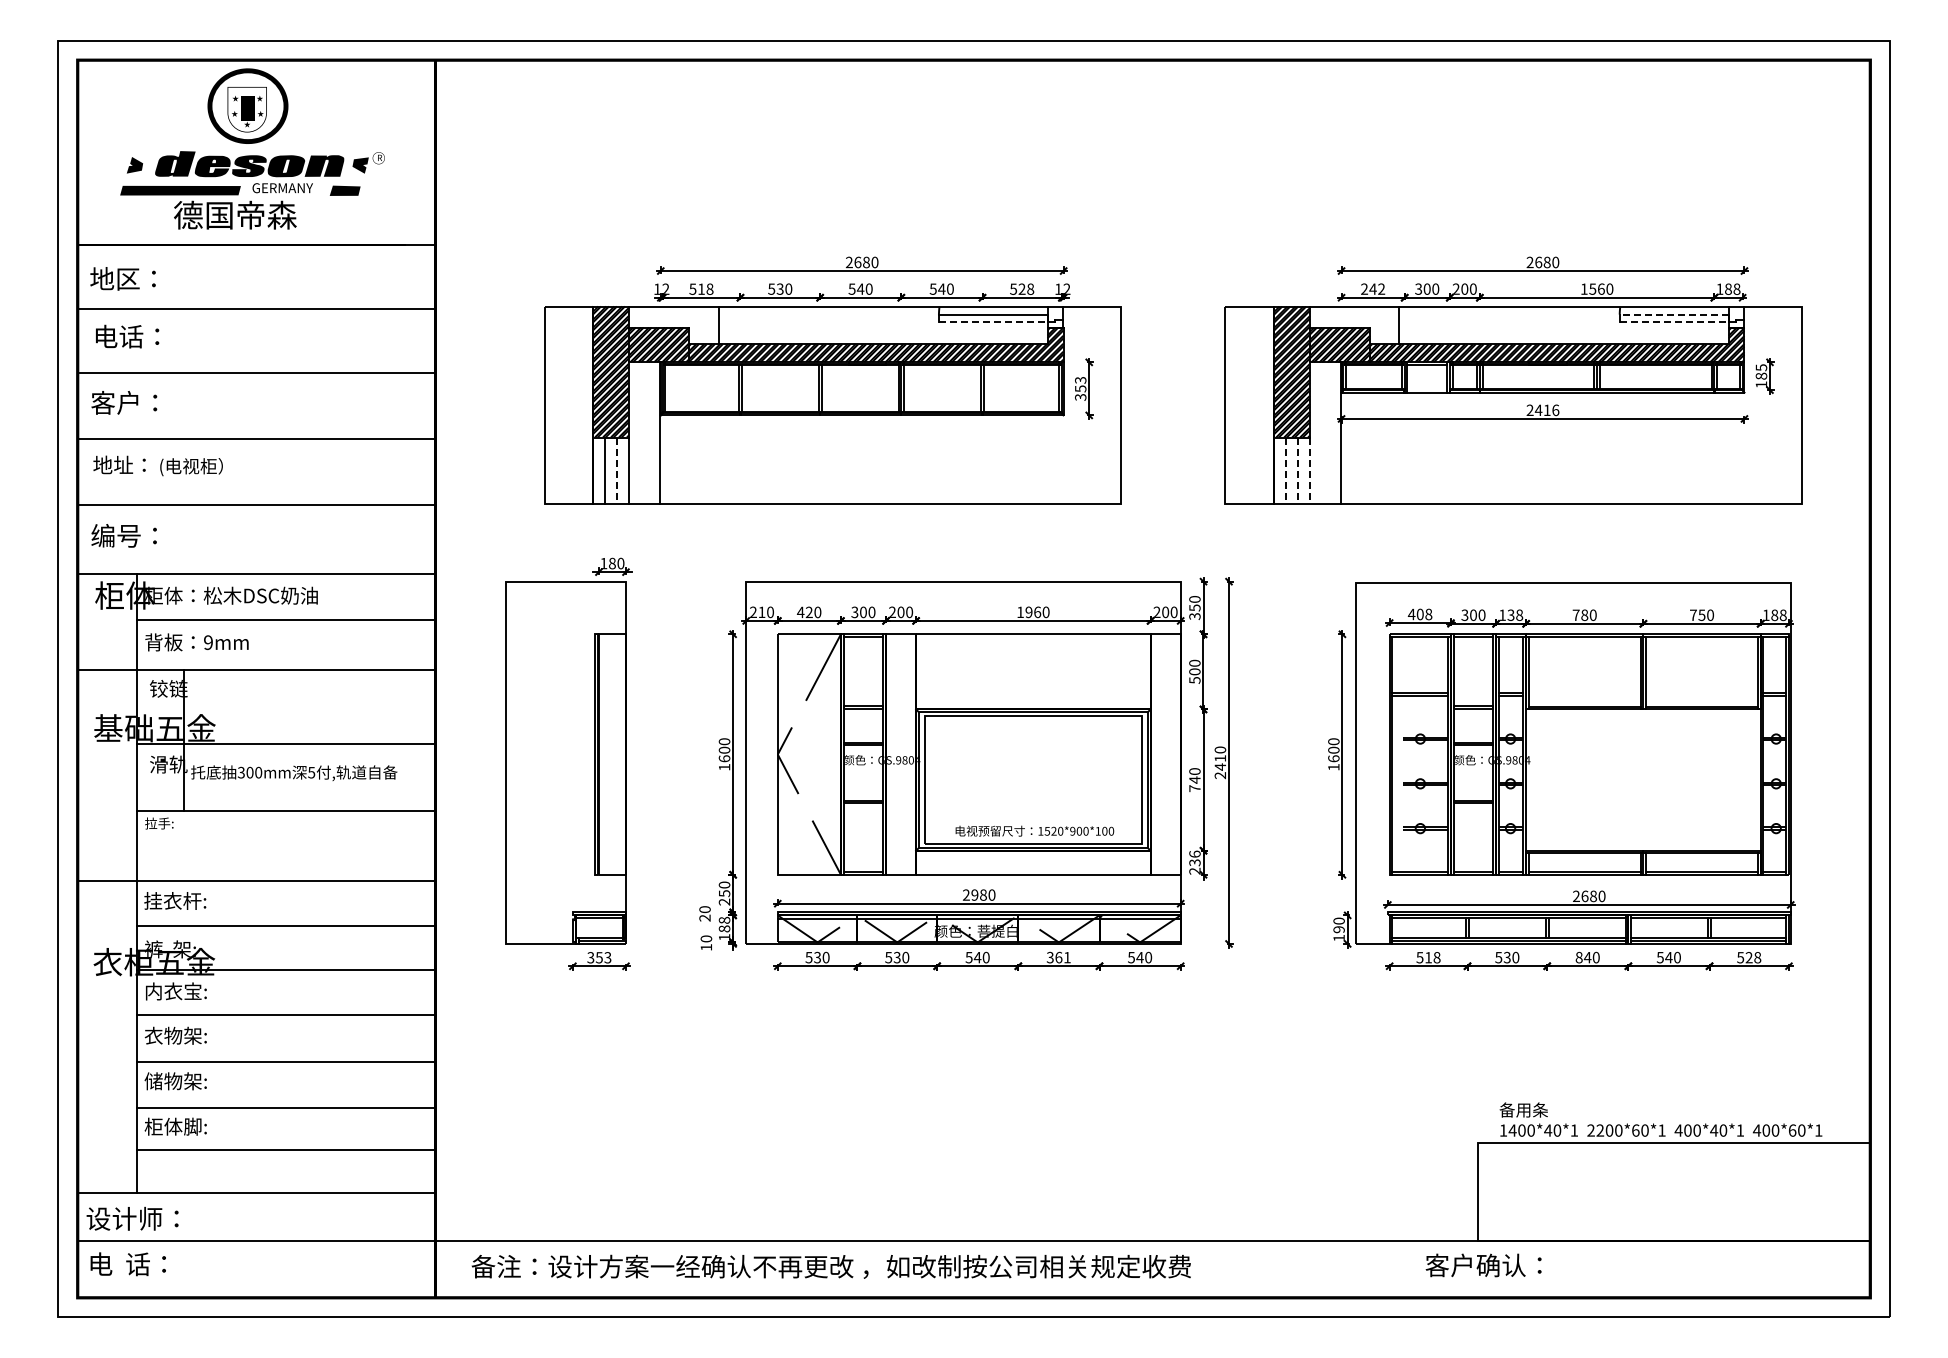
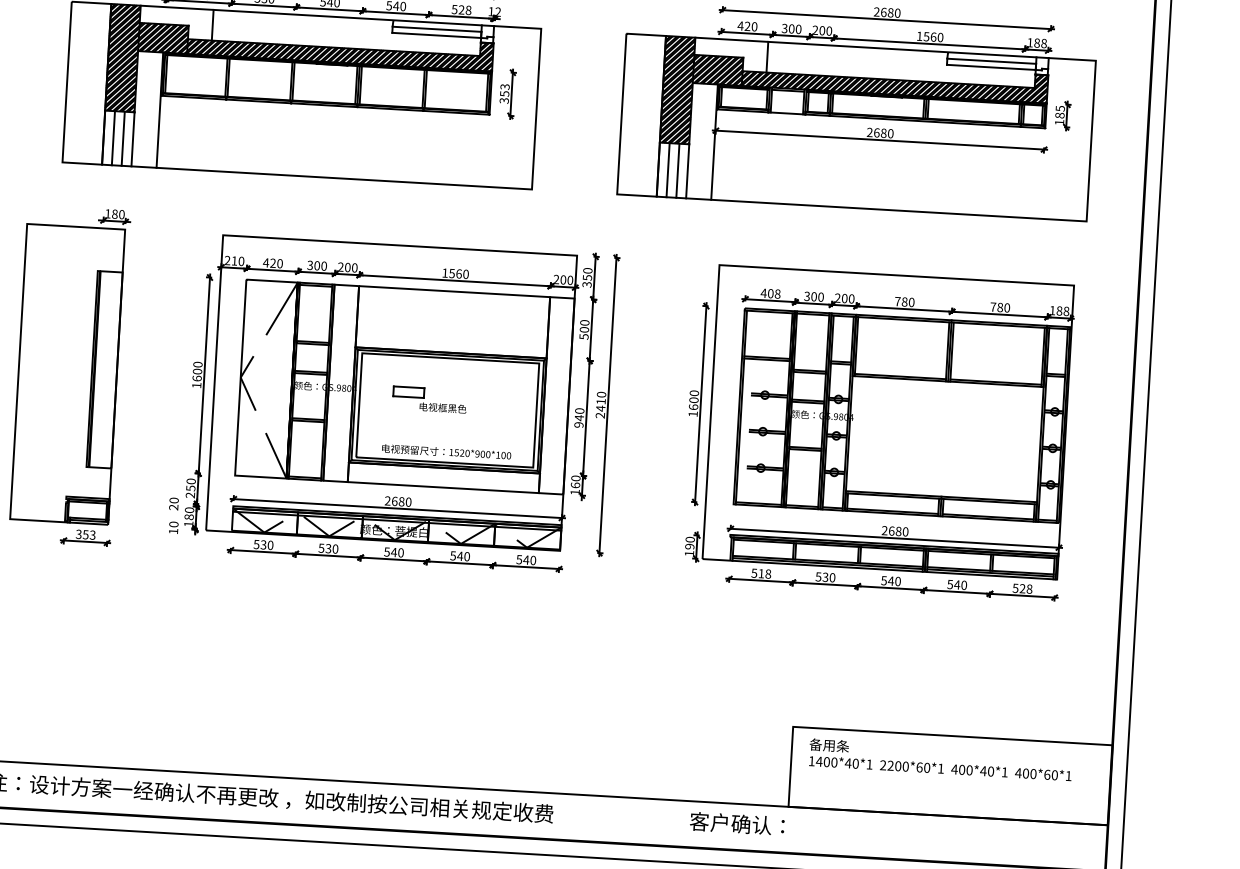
text: (1372, 288) -> (747, 25), 242 -> 420
line: (1673, 314) -> (991, 61), dashed -> solid
line: (993, 322) -> (436, 35), dashed -> solid
line: (1674, 322) -> (991, 67), dashed -> solid
text: (1546, 410) -> (883, 133), 2416 -> 2680
line: (617, 471) -> (123, 139), dashed -> solid
line: (1285, 471) -> (667, 170), dashed -> solid
line: (1297, 471) -> (677, 171), dashed -> solid
line: (1310, 471) -> (688, 172), dashed -> solid
text: (1028, 611) -> (451, 272), 1960 -> 1560
text: (1511, 614) -> (845, 297), 138 -> 200
text: (1701, 614) -> (999, 306), 750 -> 780
part: (1010, 768) -> (429, 399), added
text: (1194, 788) -> (578, 424), 740 -> 940
text: (1194, 862) -> (575, 485), 236 -> 160
text: (974, 894) -> (394, 500), 2980 -> 2680
text: (724, 919) -> (189, 509), 188 -> 180
text: (1058, 957) -> (459, 556), 361 -> 540
text: (1578, 957) -> (883, 580), 840 -> 540
text: (1660, 1119) -> (940, 759), moved
text: (1483, 1265) -> (737, 823), moved

